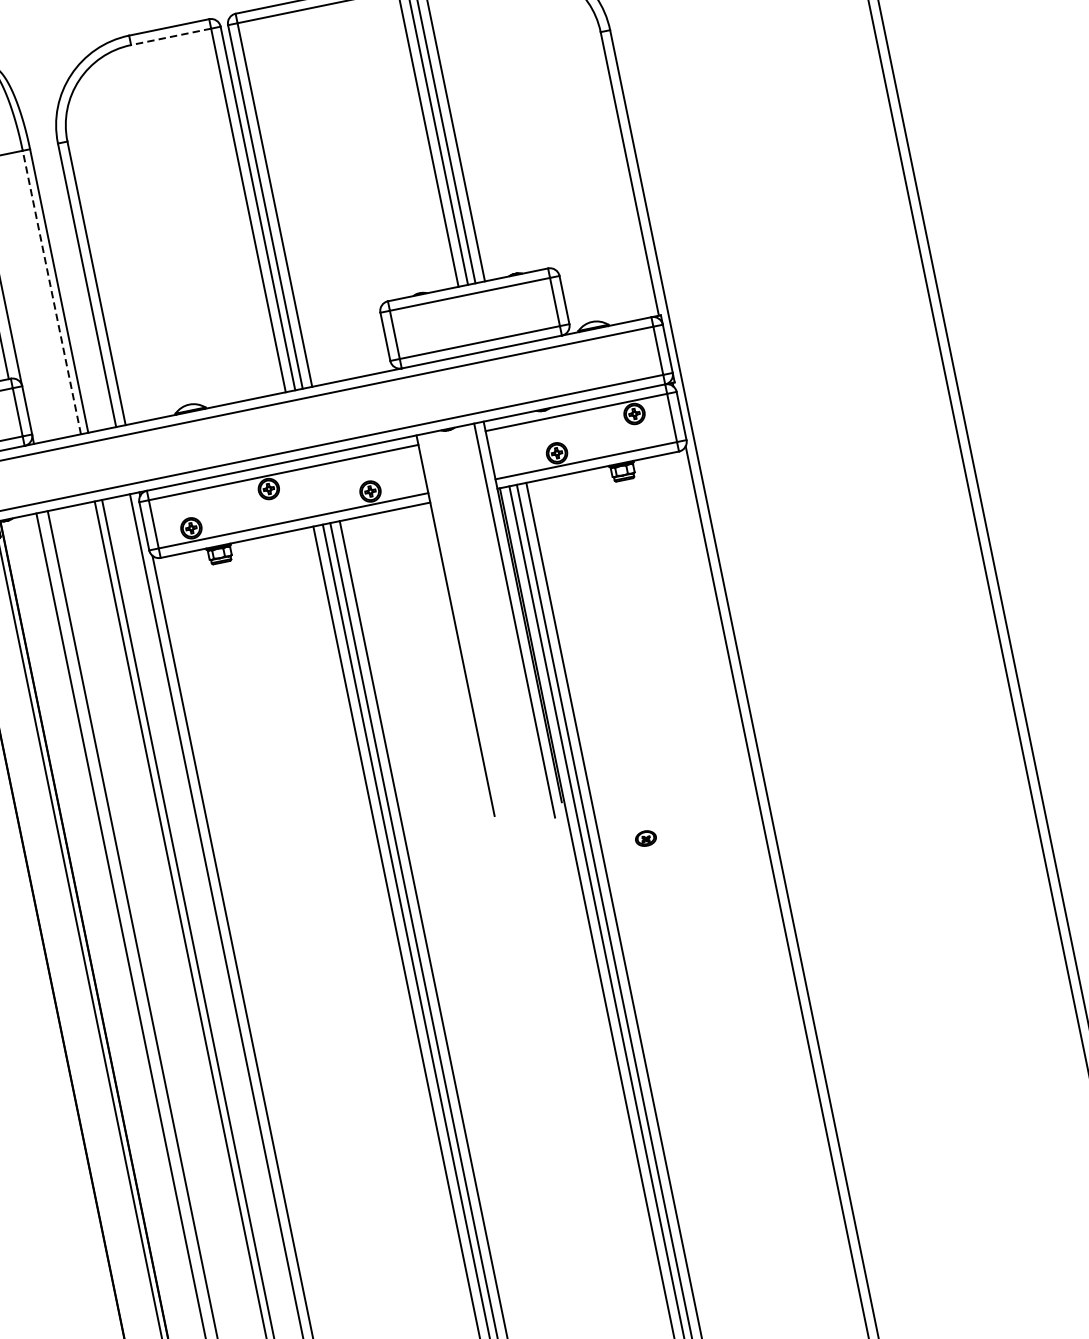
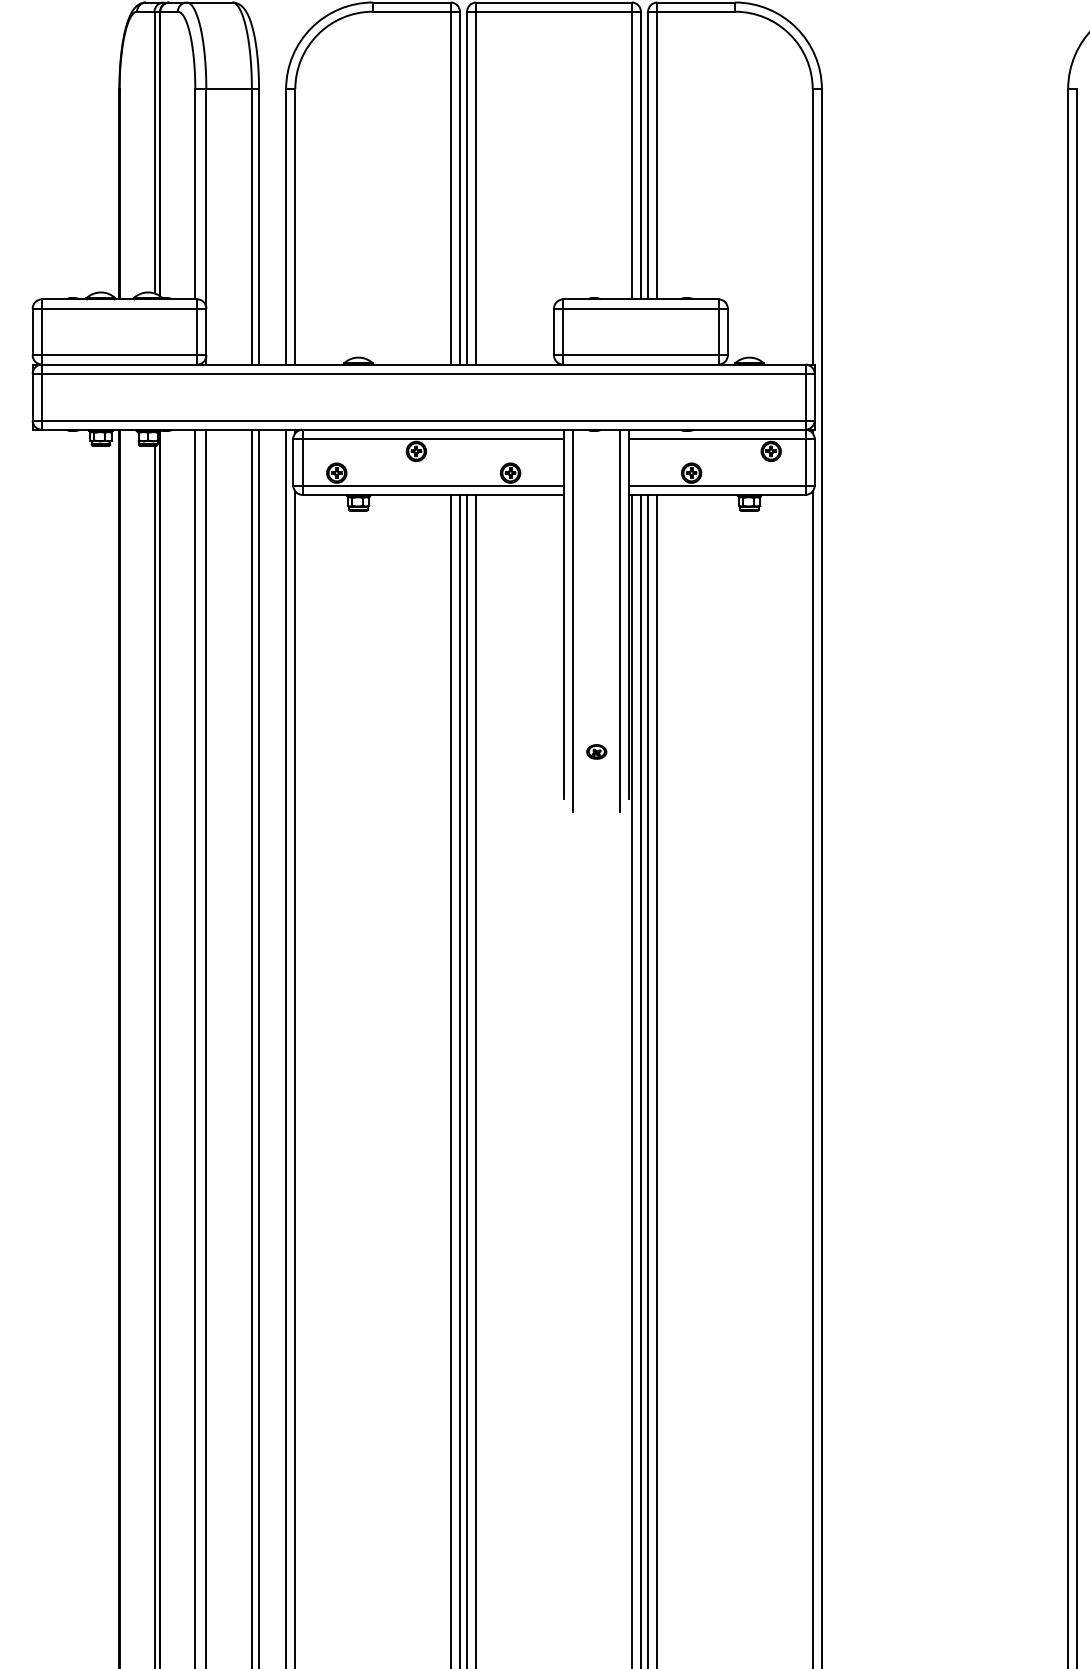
line: (170, 36) -> (411, 11), dashed -> solid
line: (51, 292) -> (251, 226), dashed -> solid
line: (466, 630) -> (573, 620), added
part: (645, 838) -> (596, 751), moved

